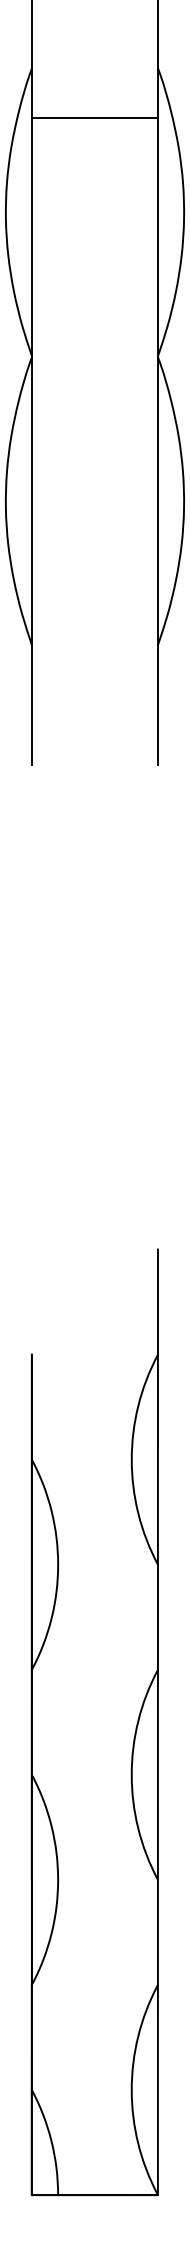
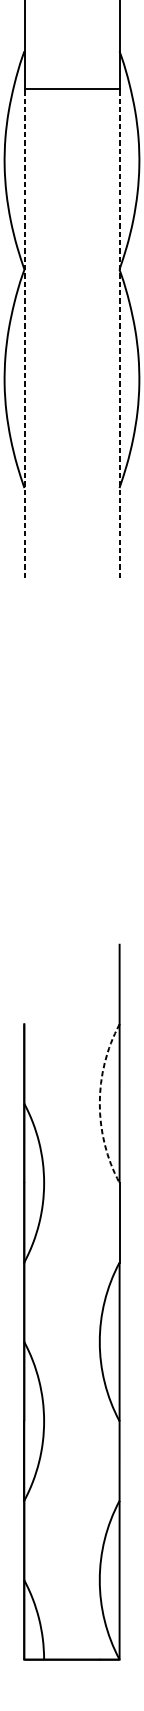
line: (32, 440) -> (24, 333), solid -> dashed
line: (158, 440) -> (120, 333), solid -> dashed
arc: (131, 1459) -> (99, 1103), solid -> dashed

